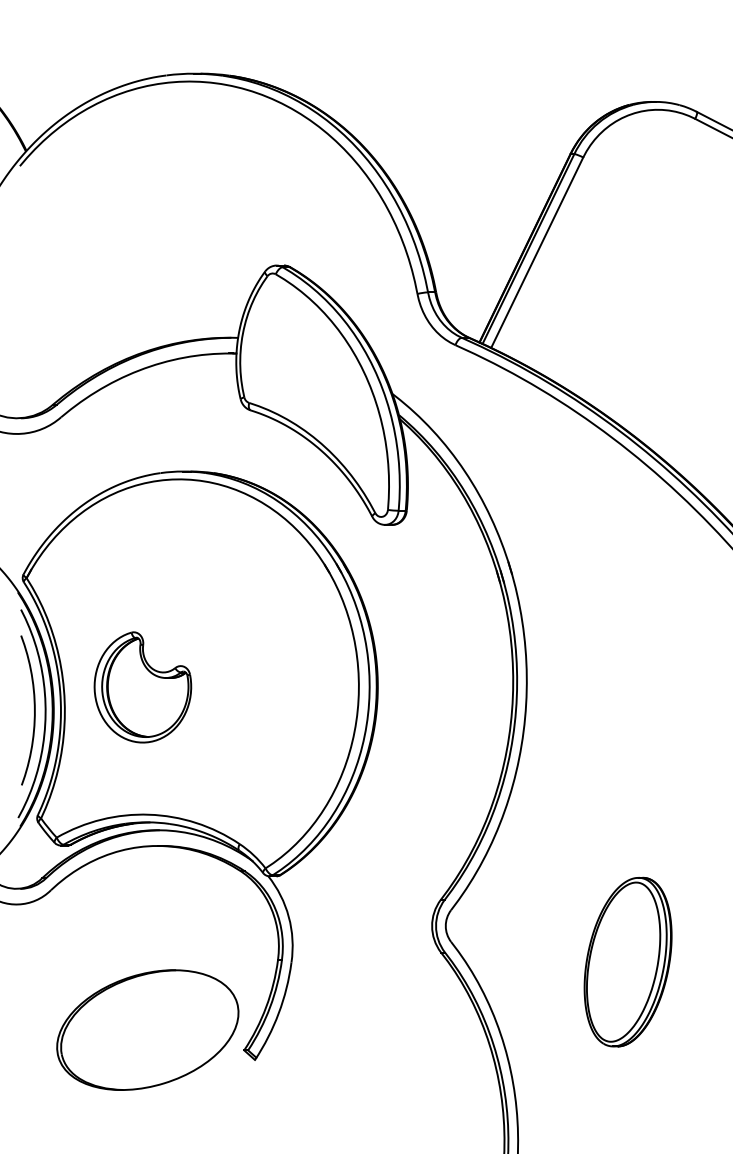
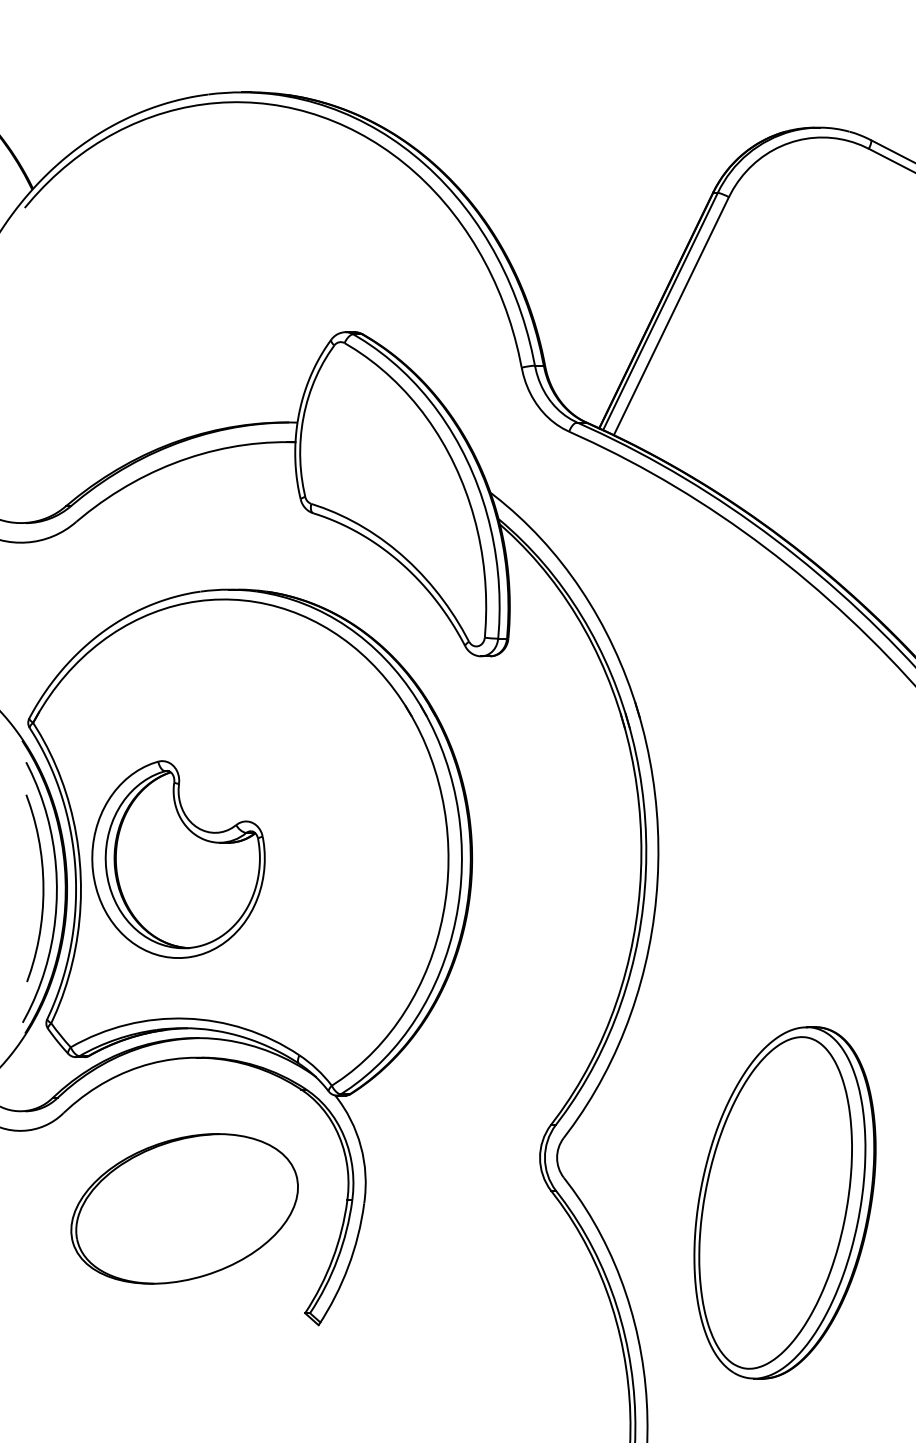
part: (142, 687) -> (178, 859), size x1.43
part: (627, 961) -> (784, 1202), size x1.67
part: (147, 1029) -> (184, 1208), moved

